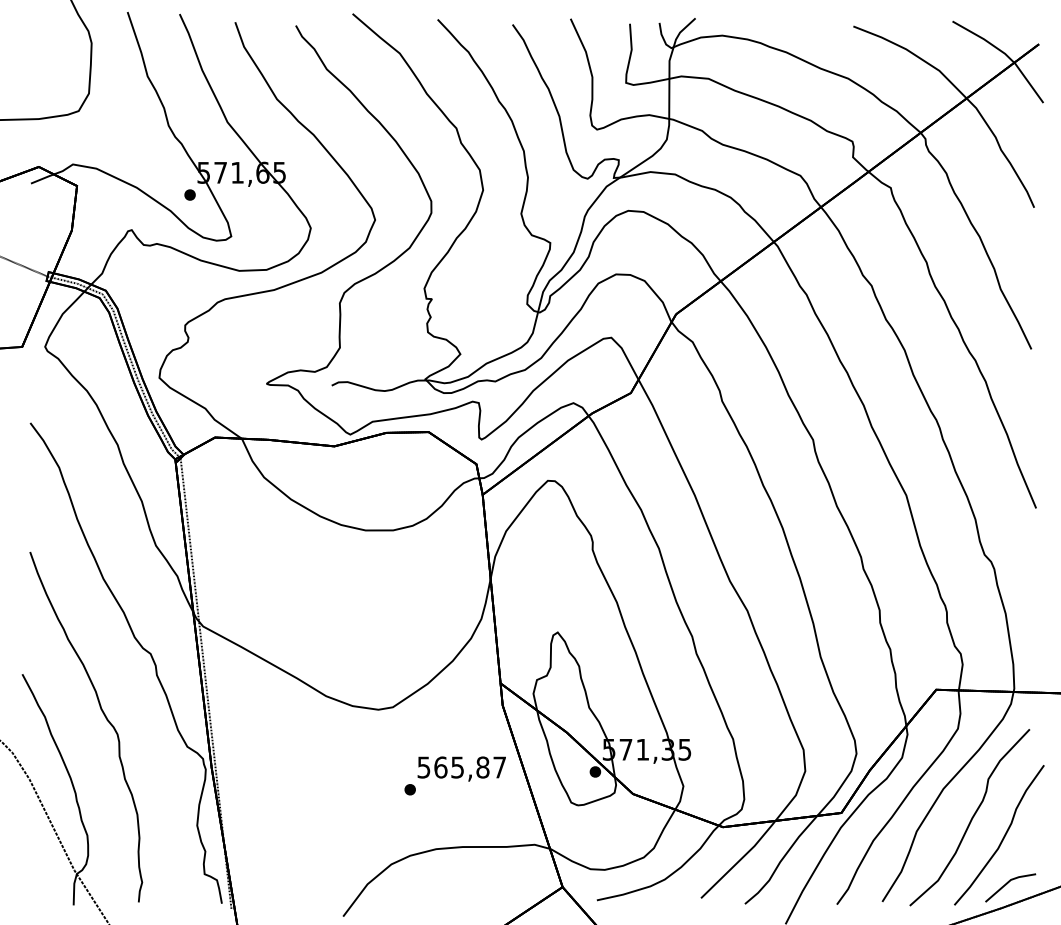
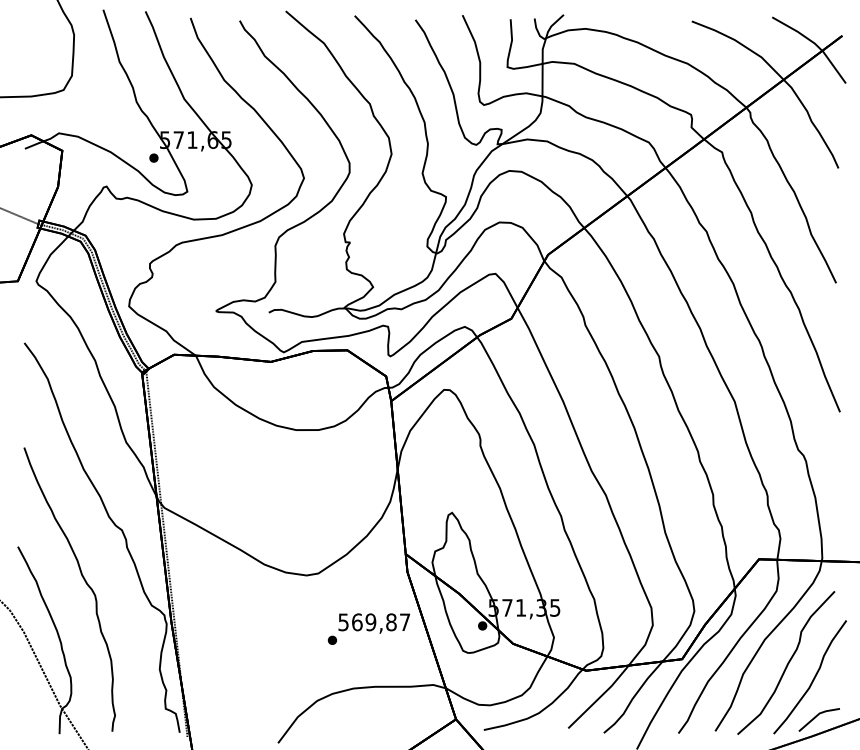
text: (457, 767) -> (370, 622), 565,87 -> 569,87

